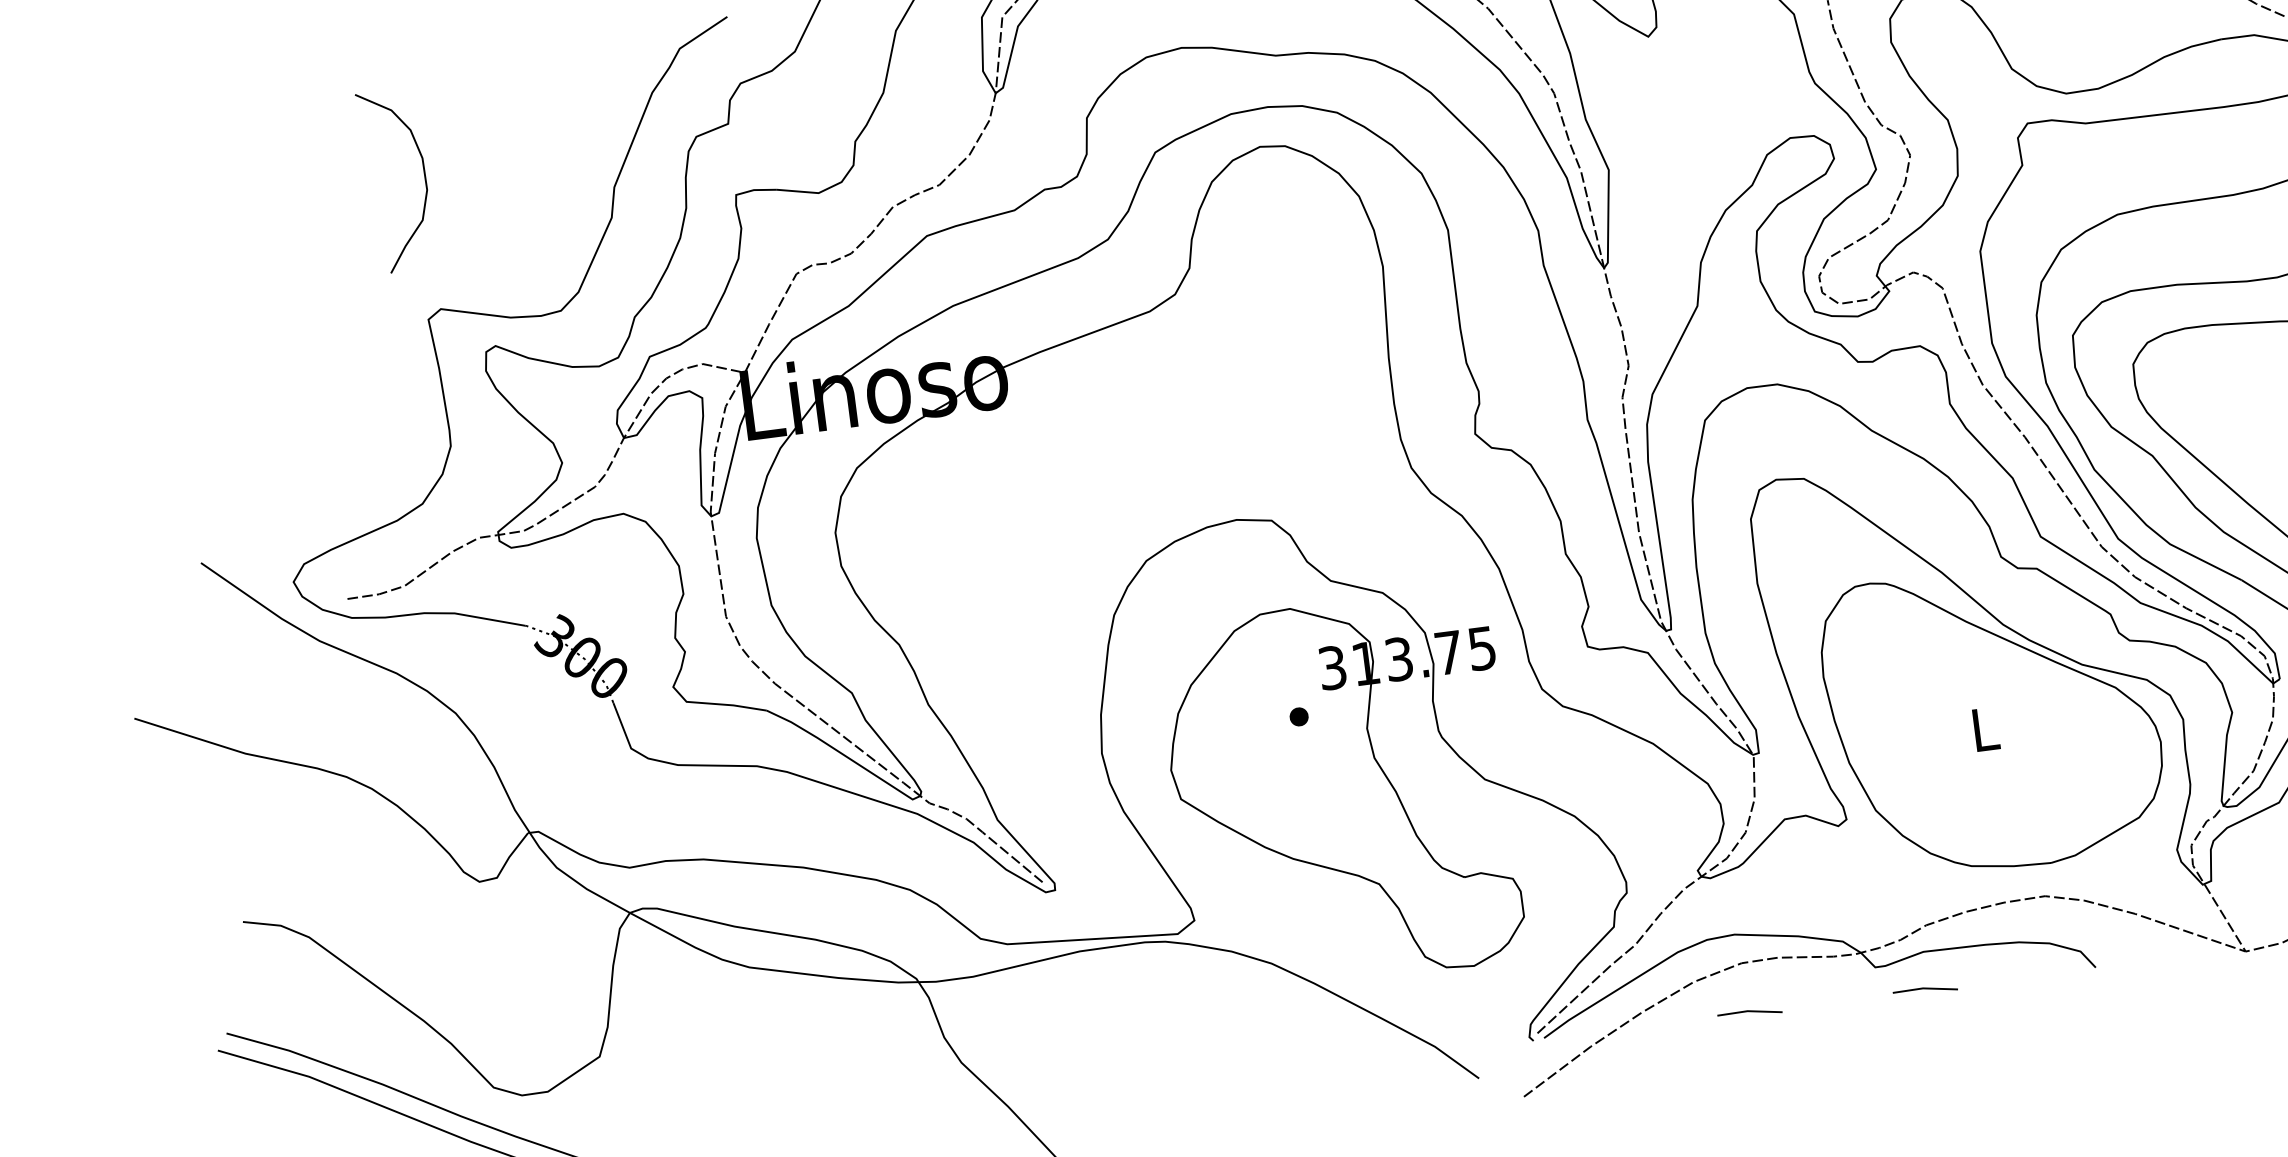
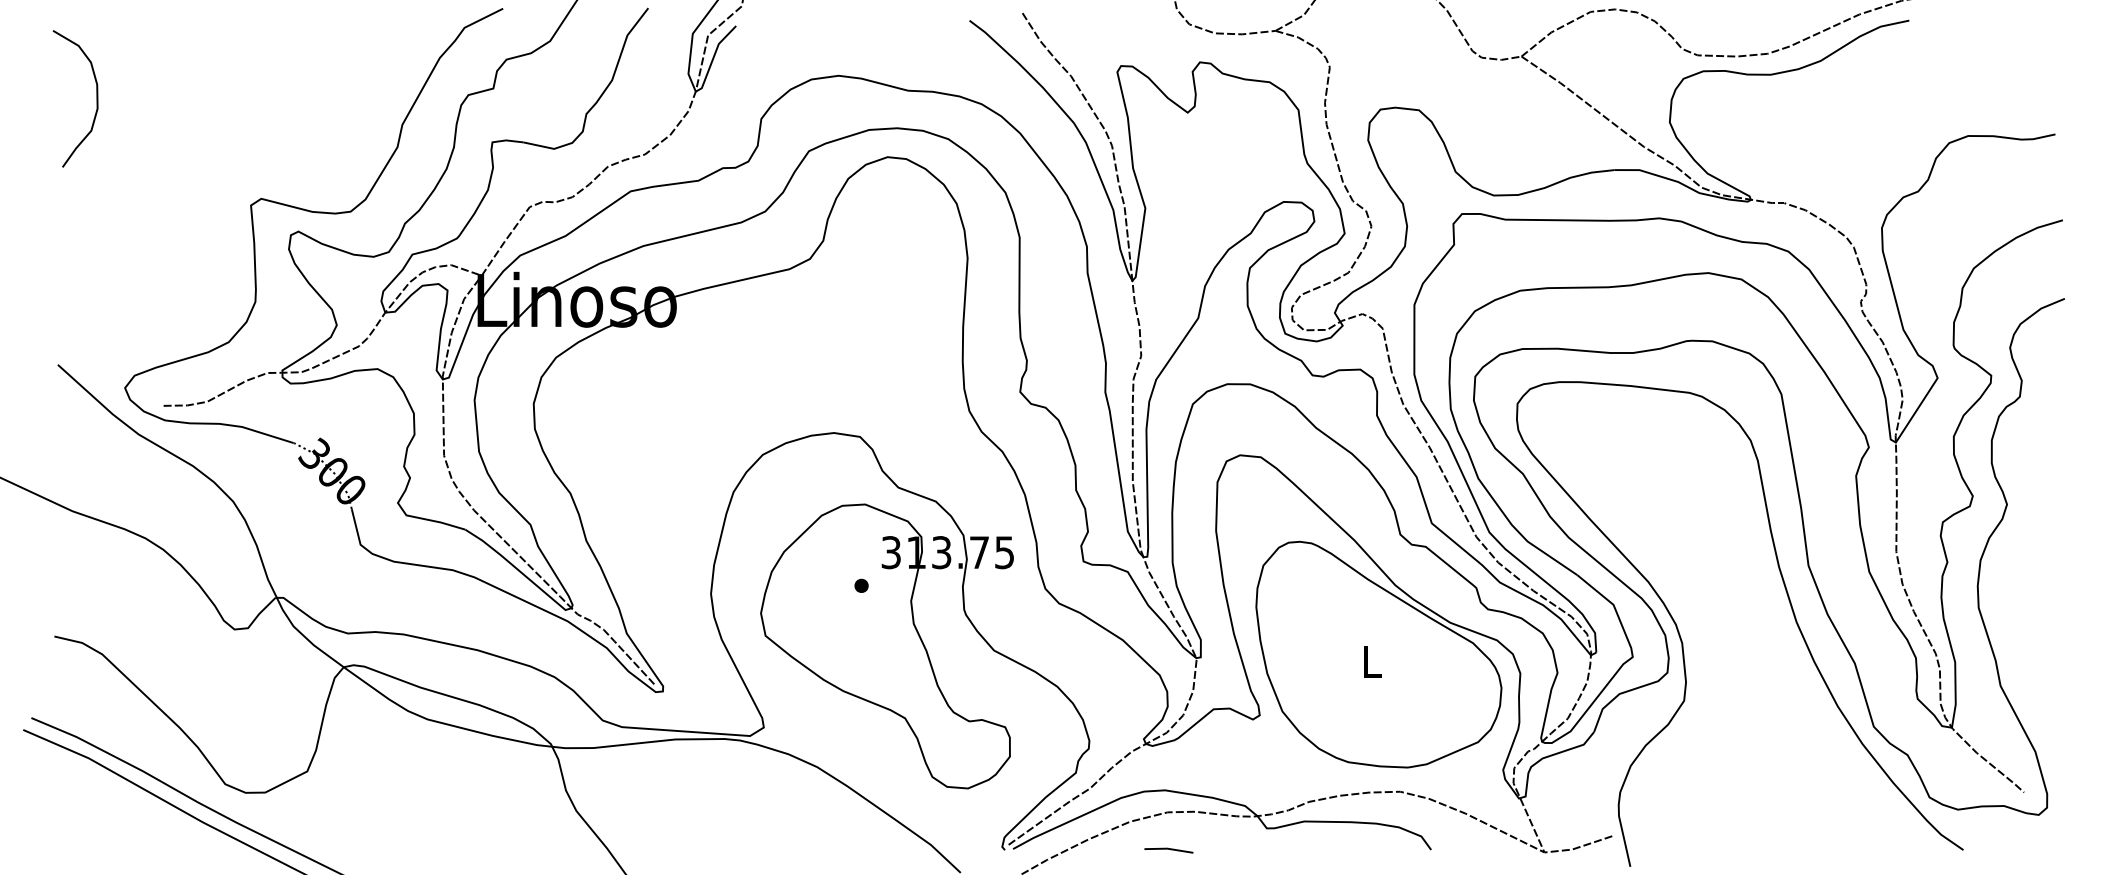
curve: (423, 176) -> (96, 98), moved
line: (1924, 989) -> (1301, 849), removed

